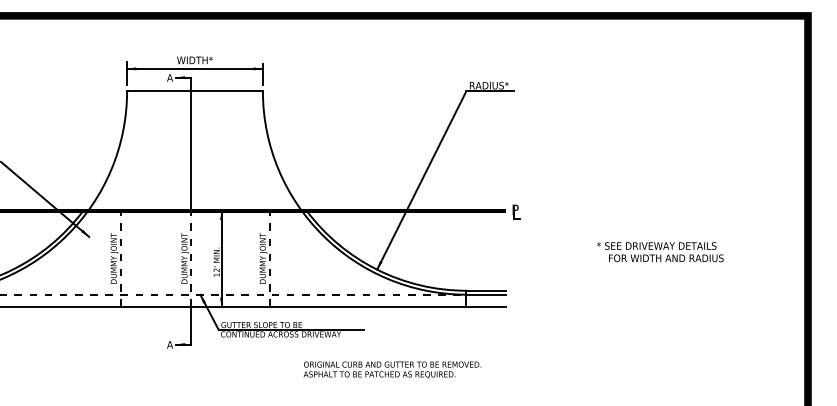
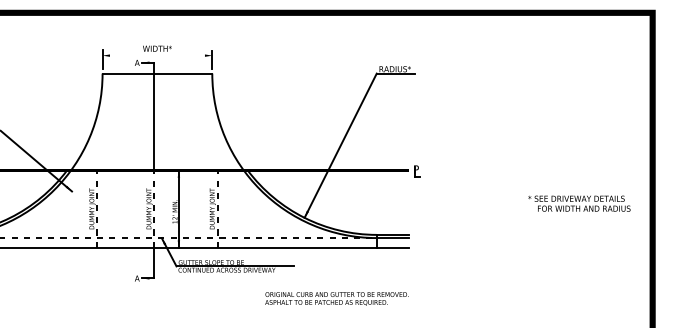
line: (195, 68) -> (157, 55), removed
text: (660, 251) -> (579, 203), moved
text: (391, 369) -> (336, 298), moved

